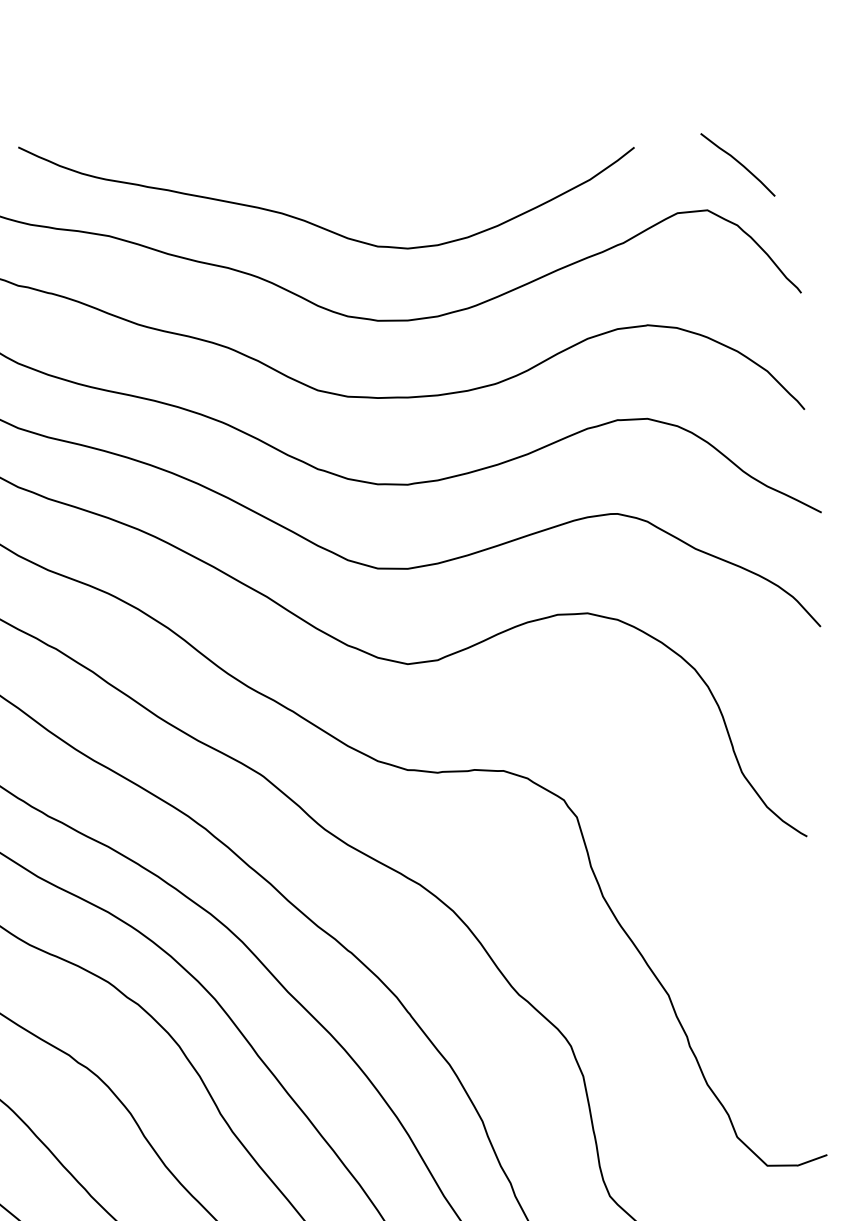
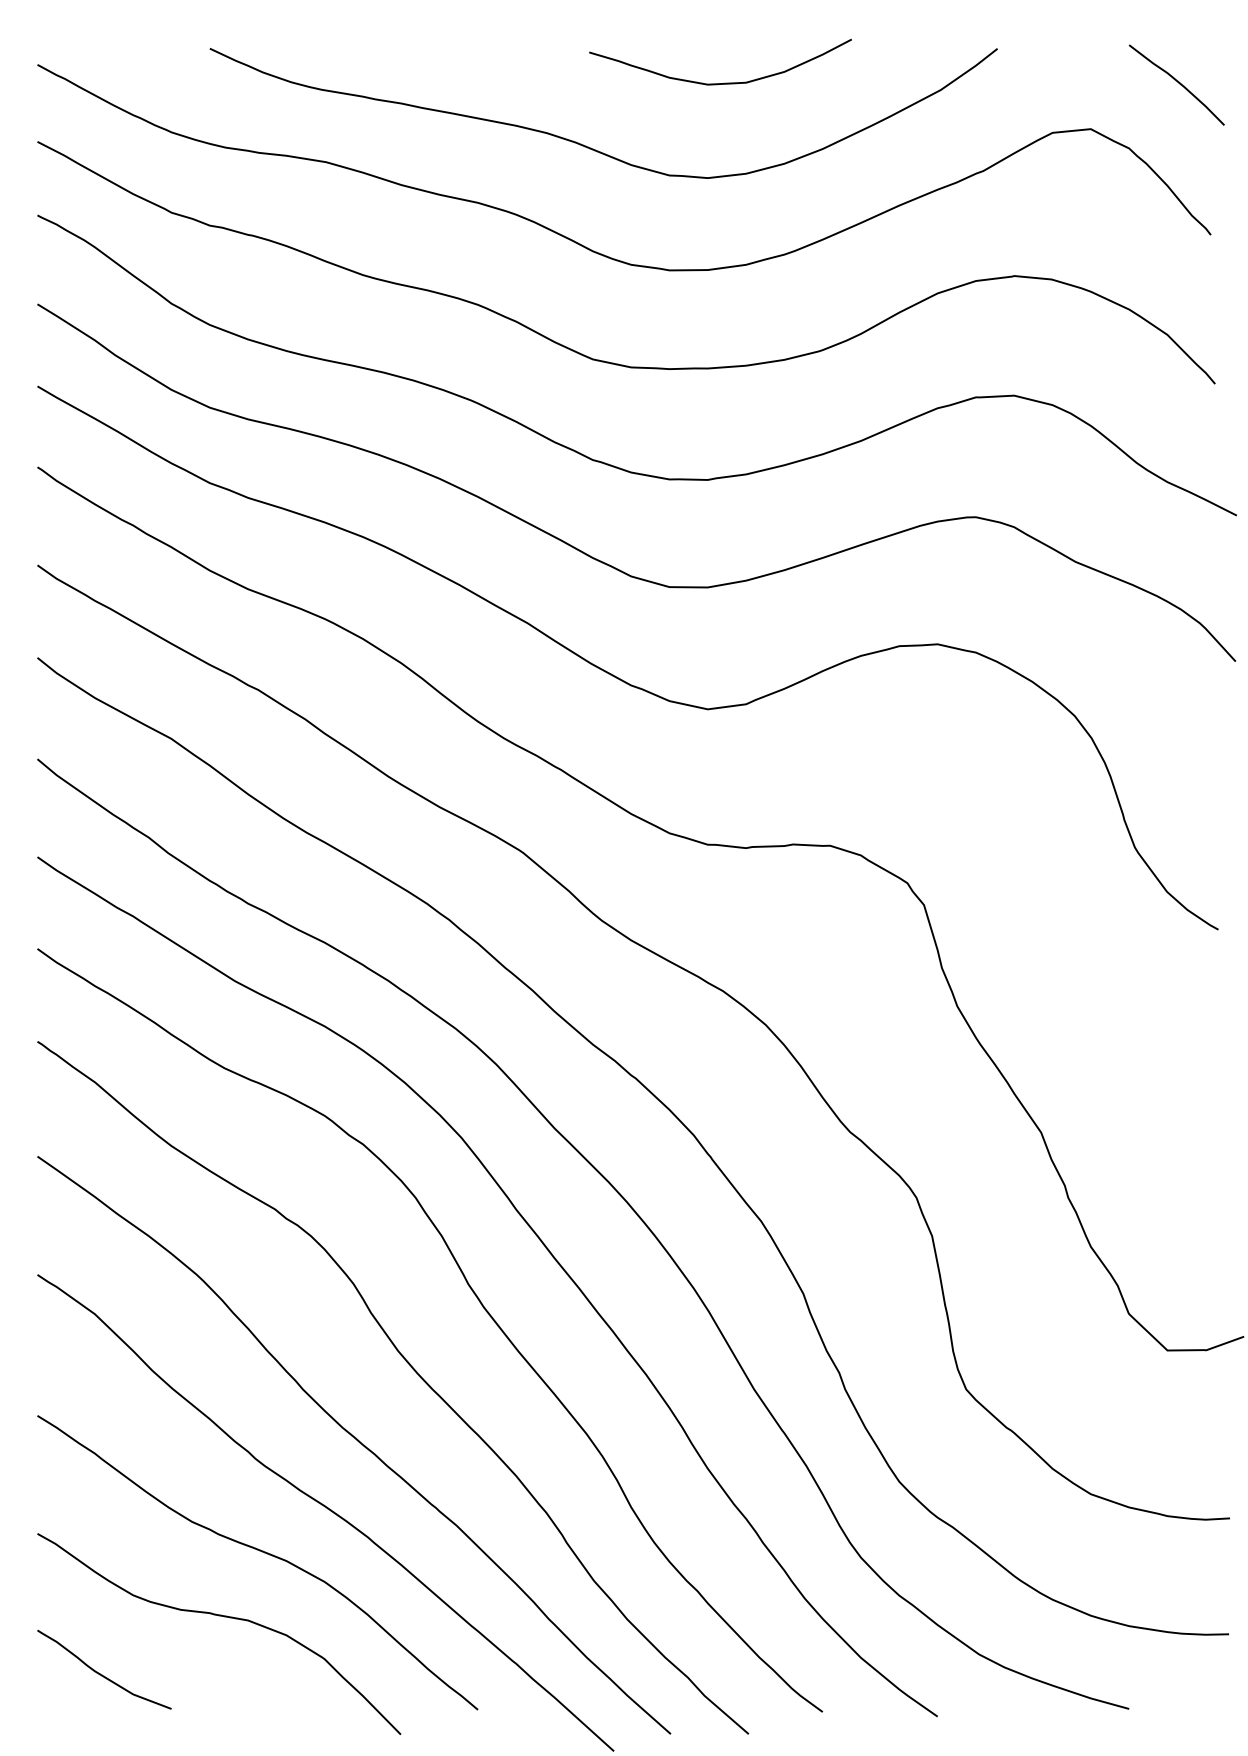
curve: (738, 162) -> (1177, 82), moved
curve: (420, 173) -> (724, 82), added

